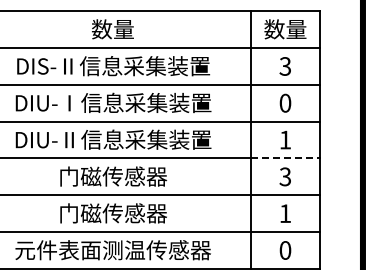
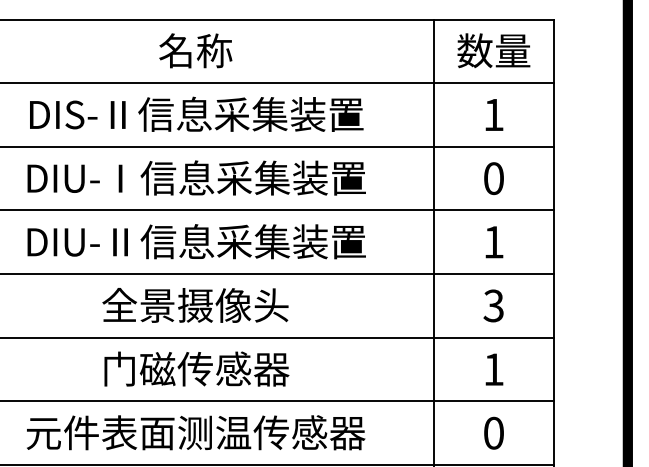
text: (113, 29) -> (196, 51), 数量 -> 名称
text: (284, 66) -> (492, 115), 3 -> 1
line: (285, 158) -> (494, 274), dashed -> solid
text: (113, 176) -> (196, 305), 门磁传感器 -> 全景摄像头

